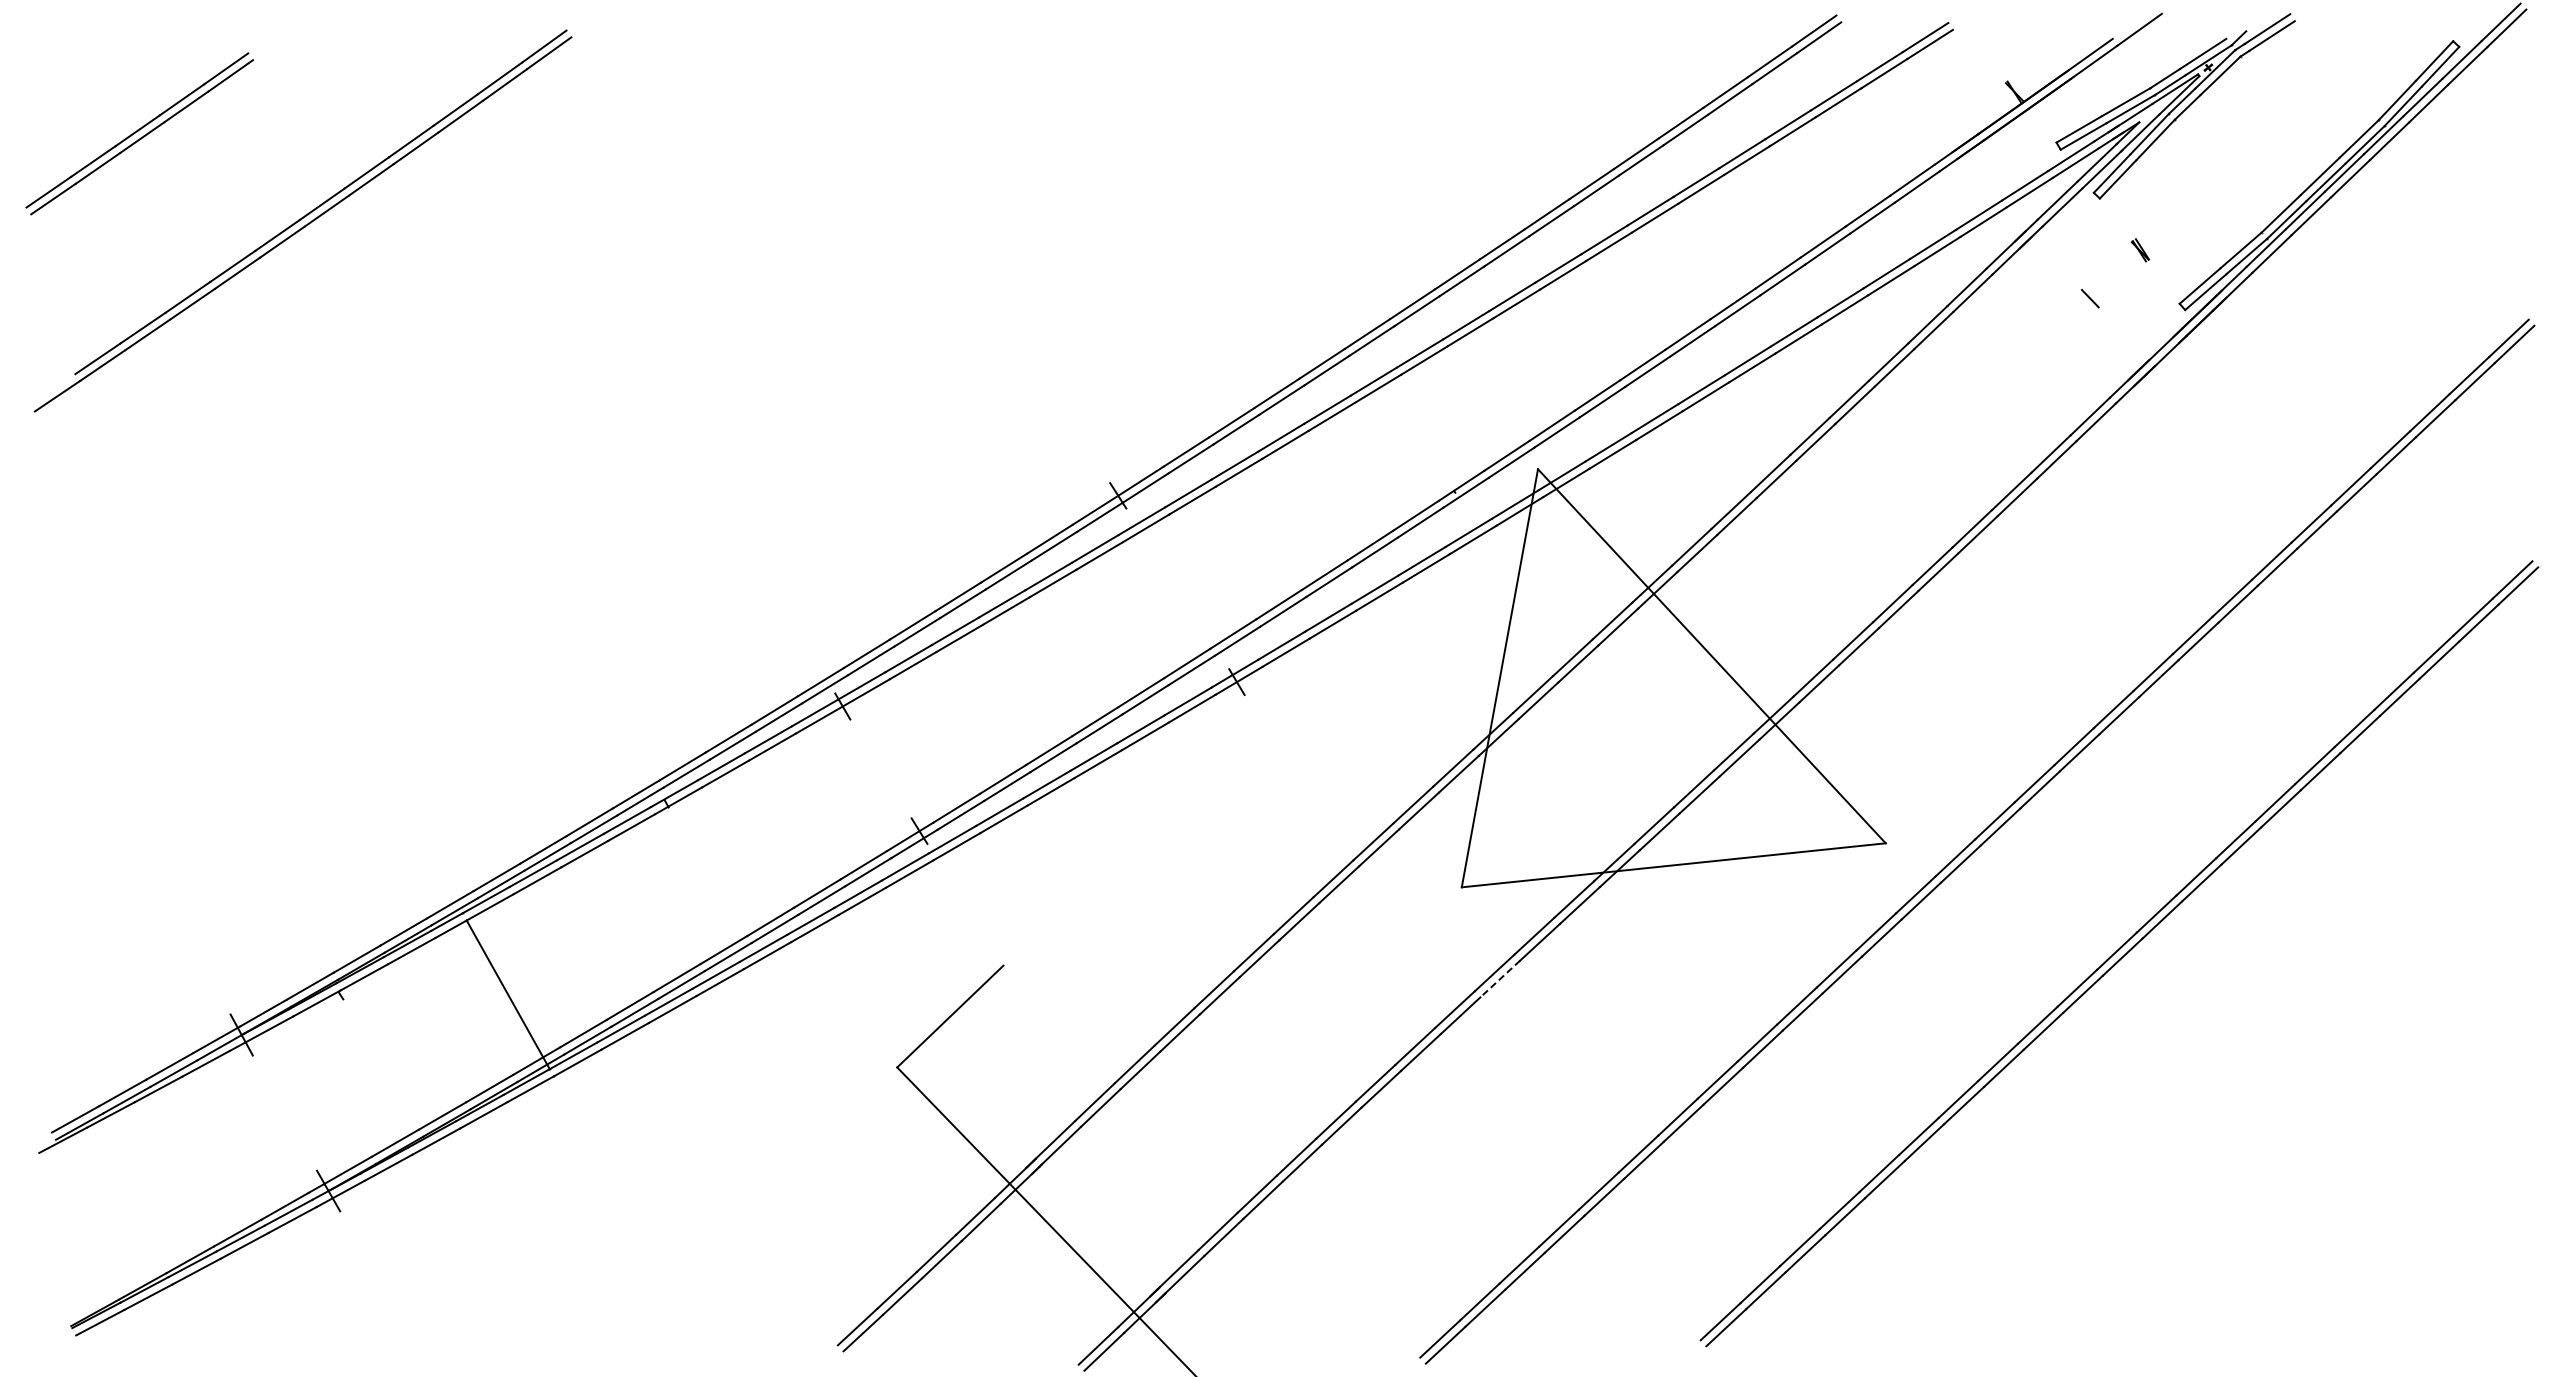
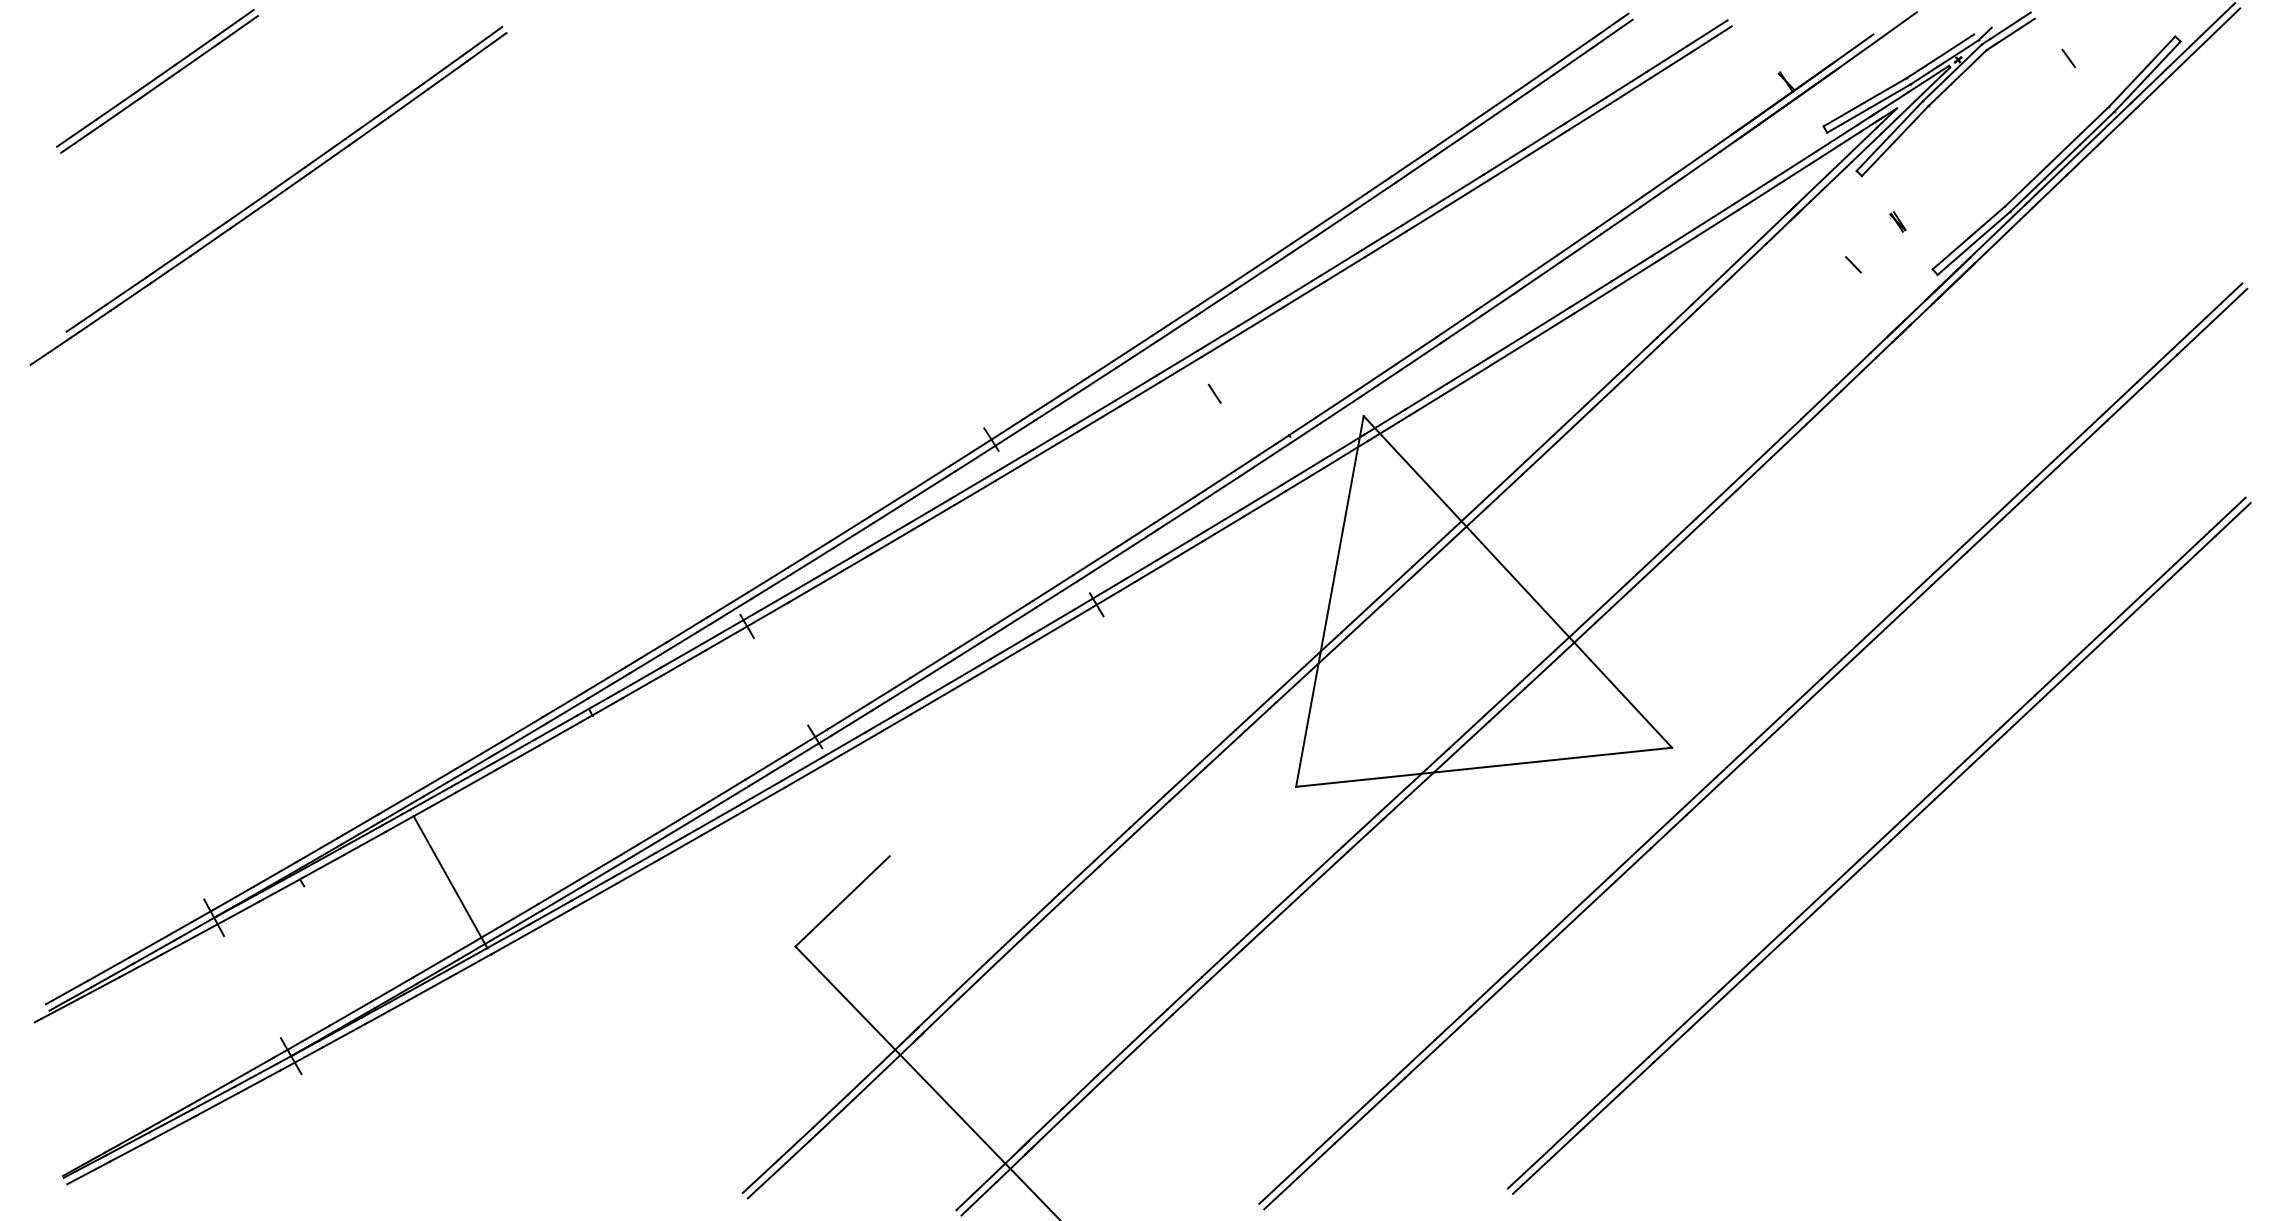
line: (2332, 65) -> (2068, 58), added
part: (139, 133) -> (157, 81), moved
line: (1369, 444) -> (1214, 394), added
line: (1499, 979) -> (1329, 868), dashed -> solid

